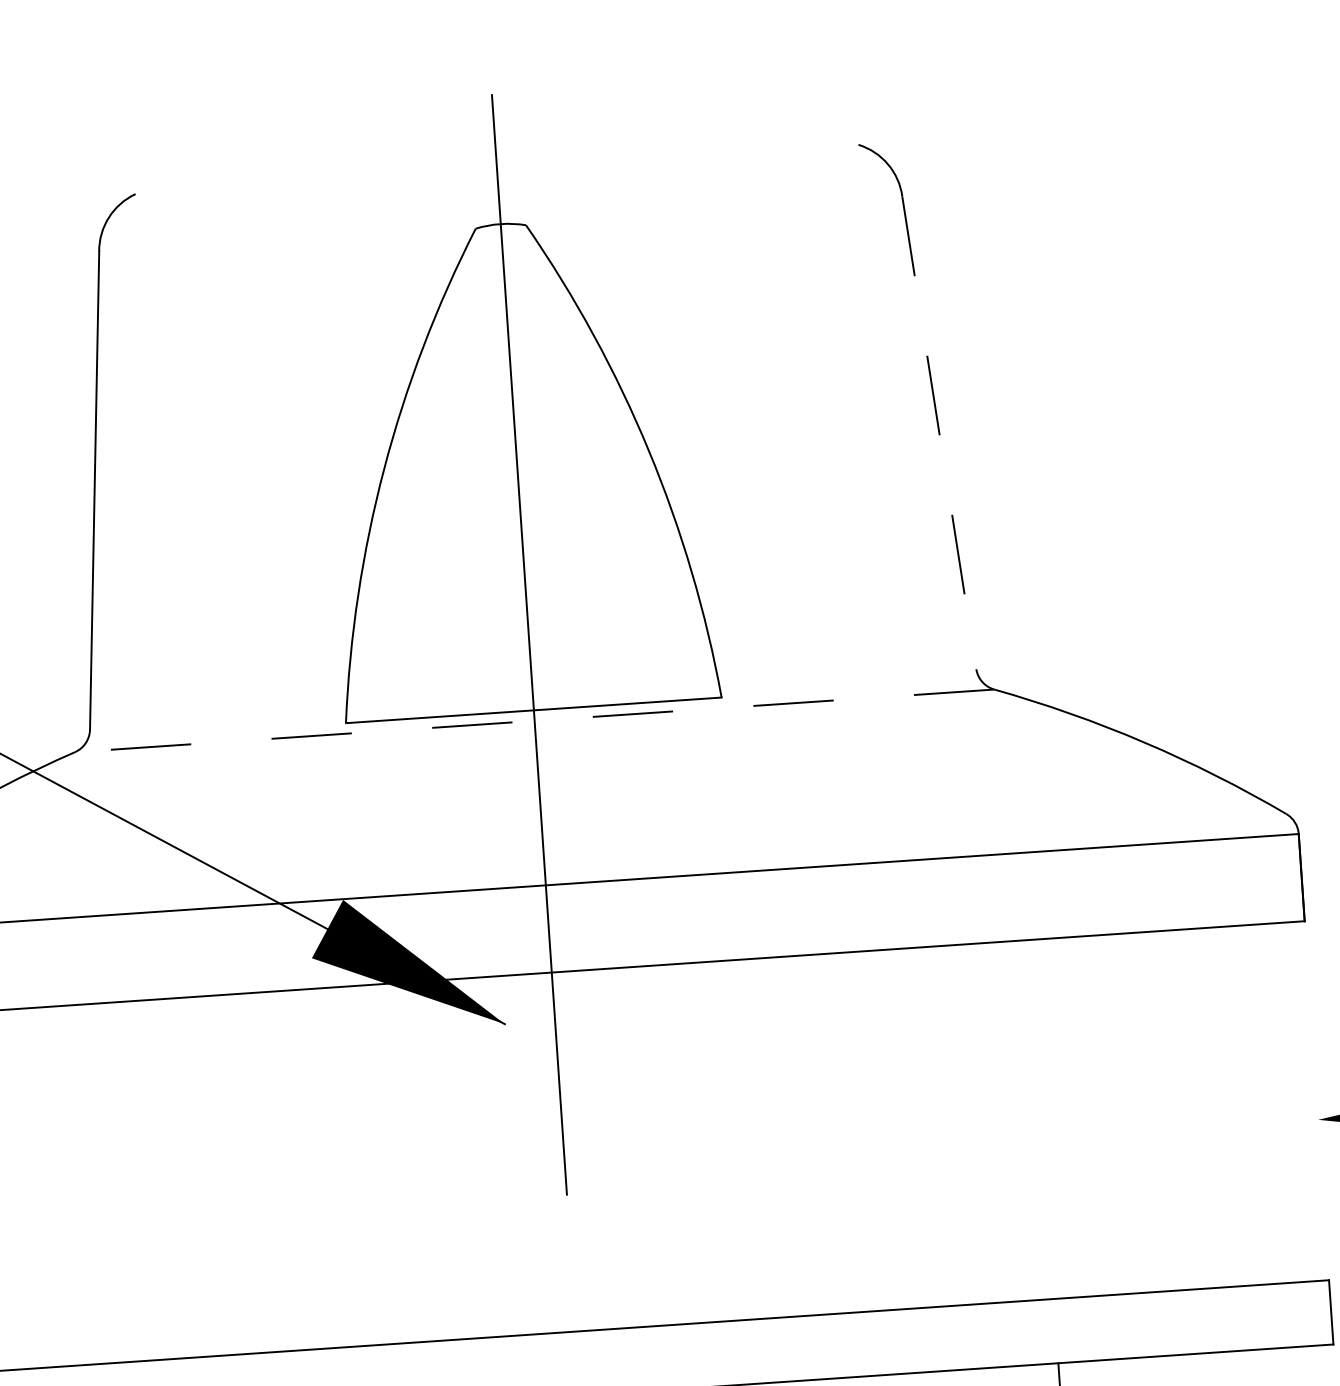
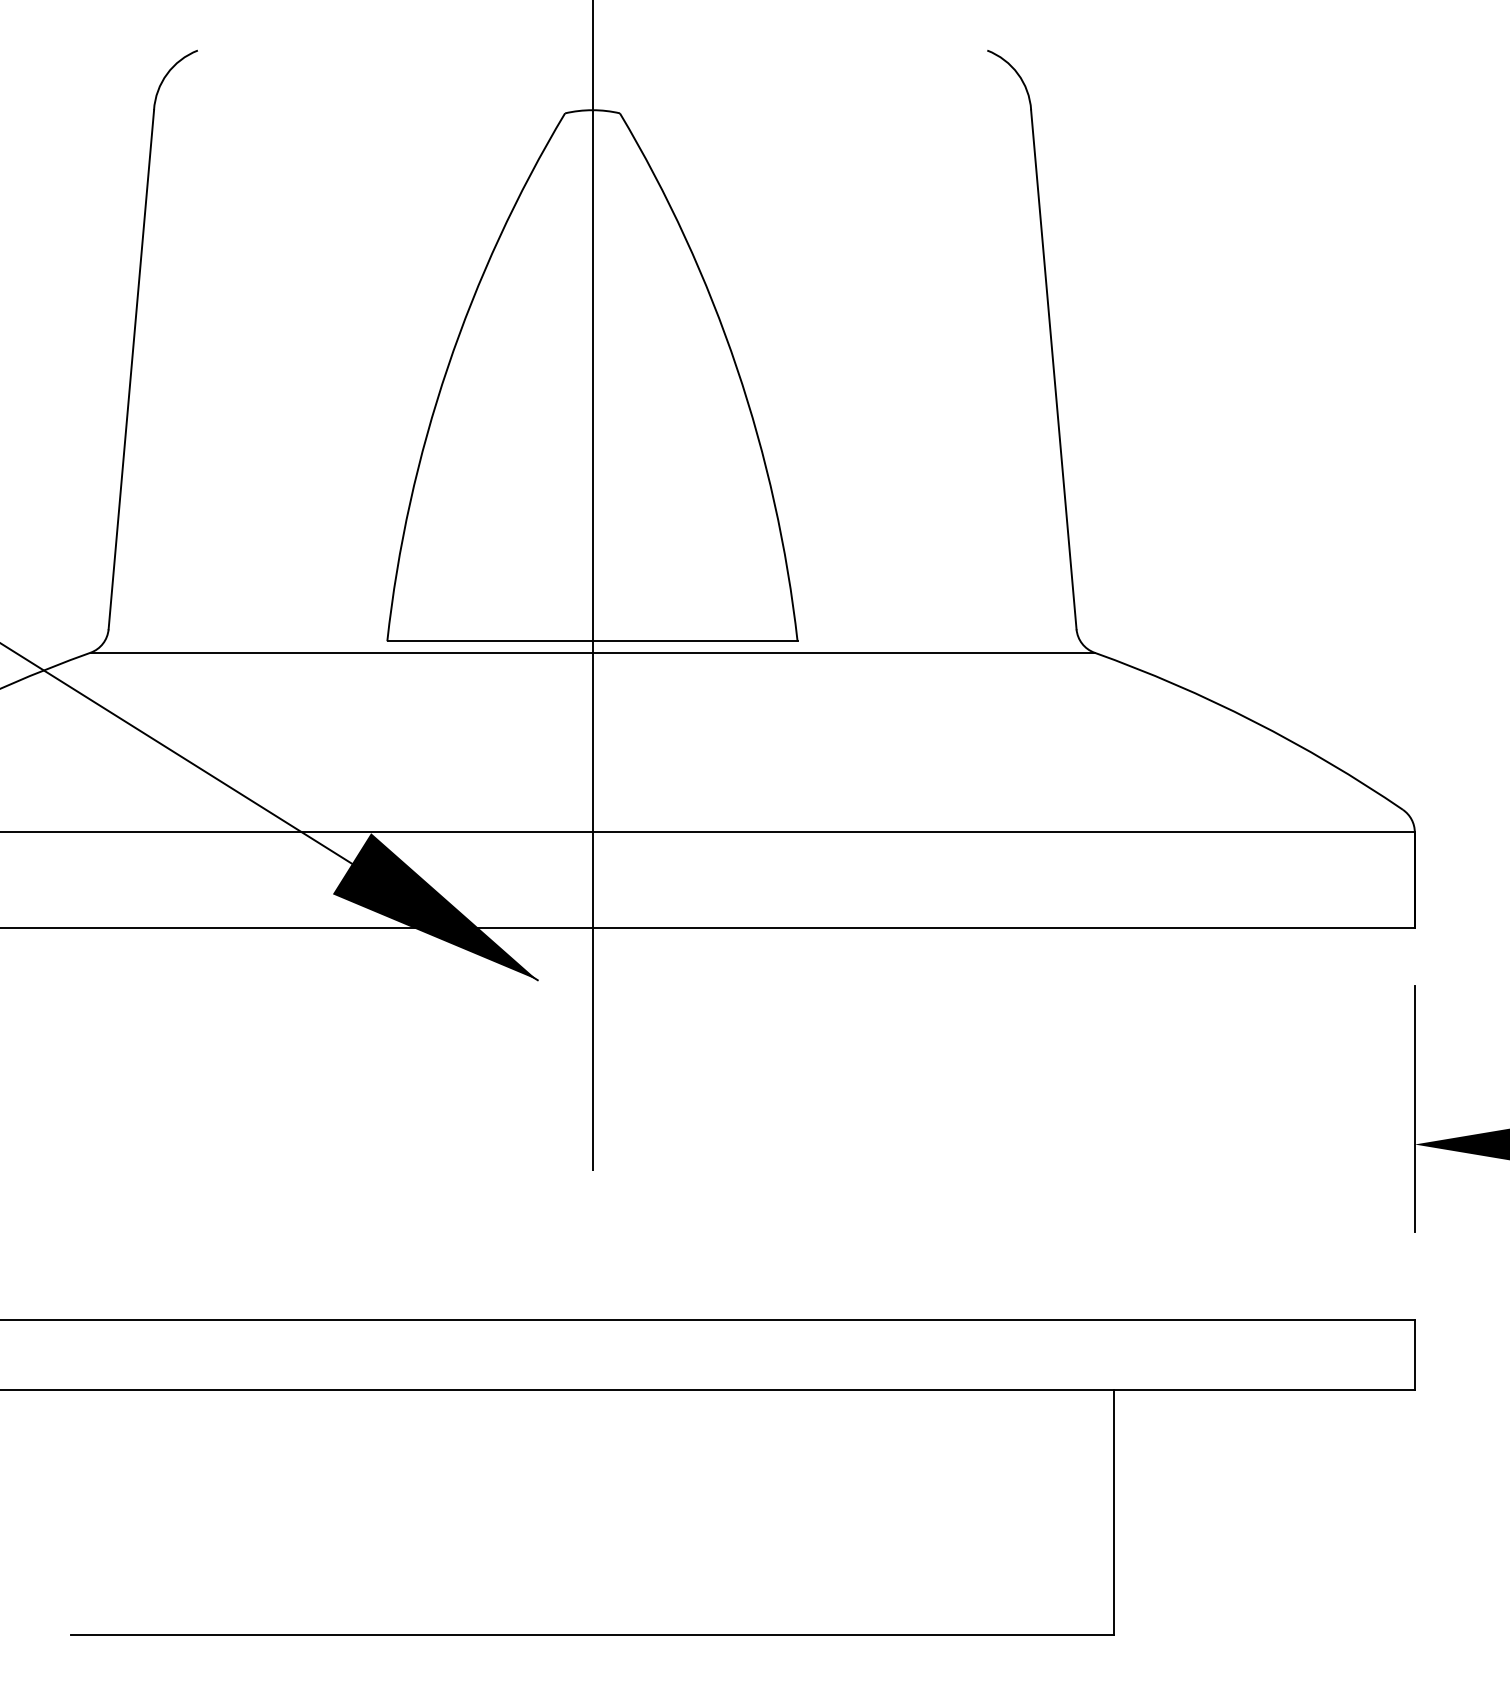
line: (938, 432) -> (1053, 369), dashed -> solid
line: (534, 720) -> (592, 652), dashed -> solid
line: (1315, 1086) -> (1414, 1108), added

